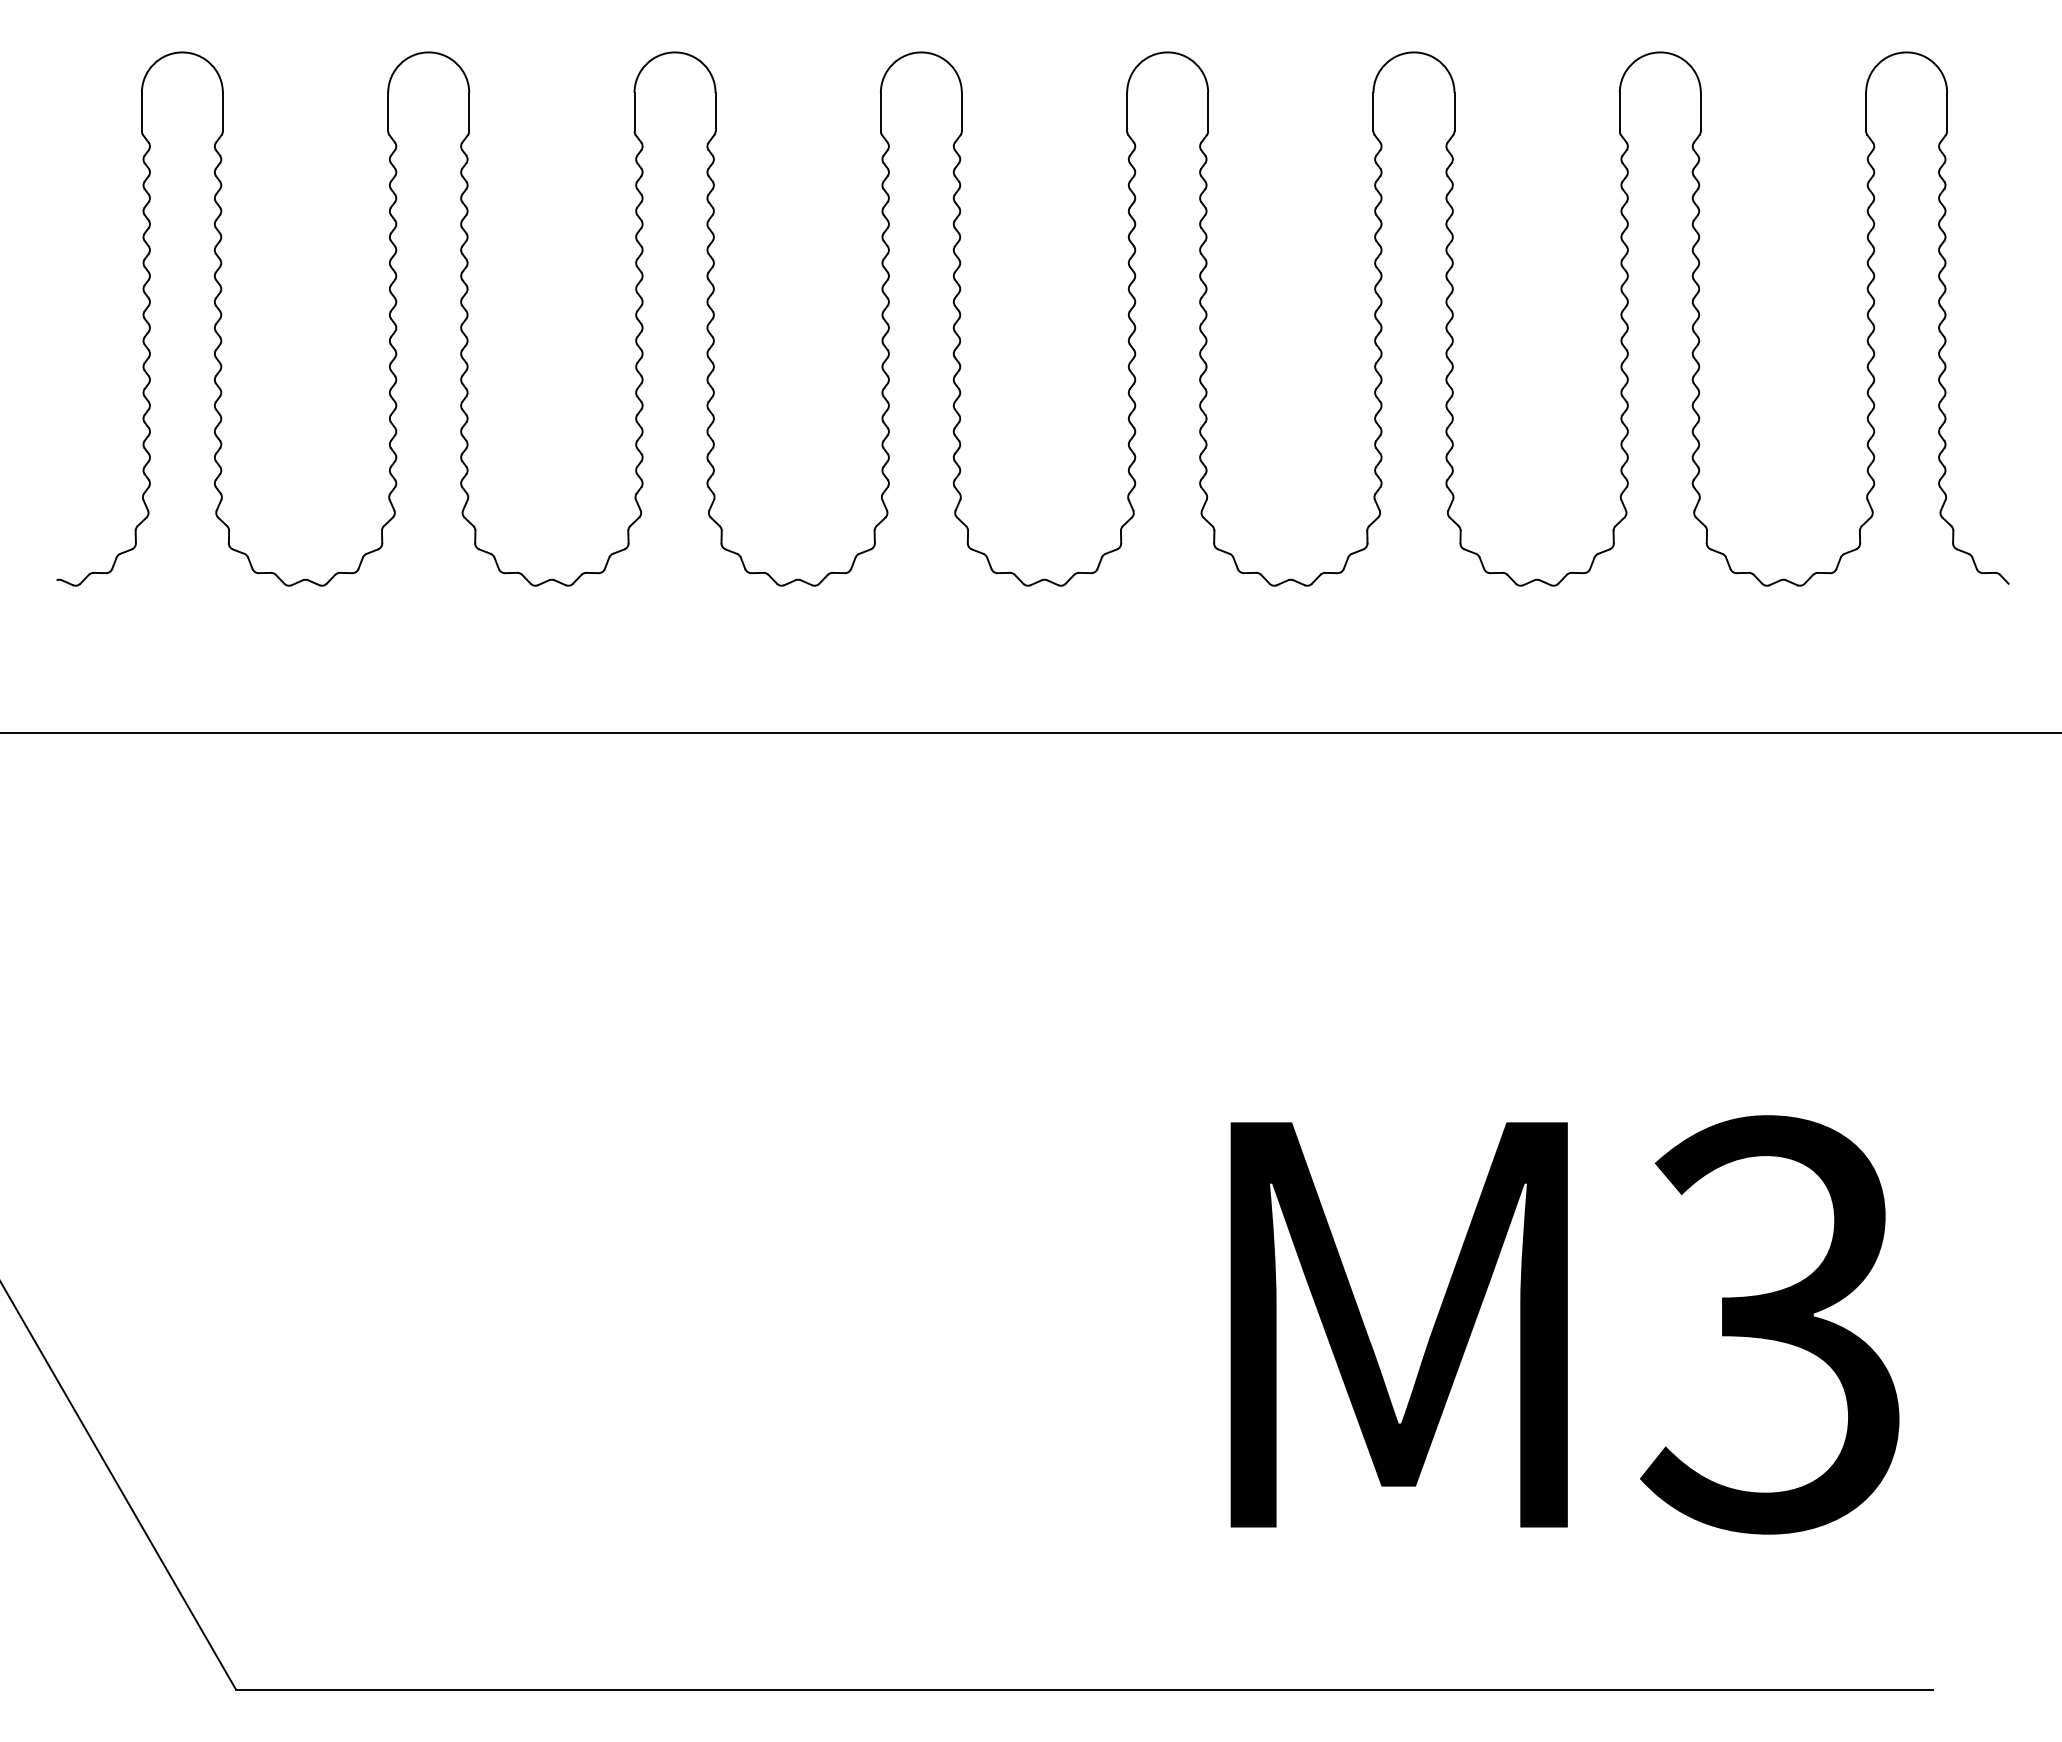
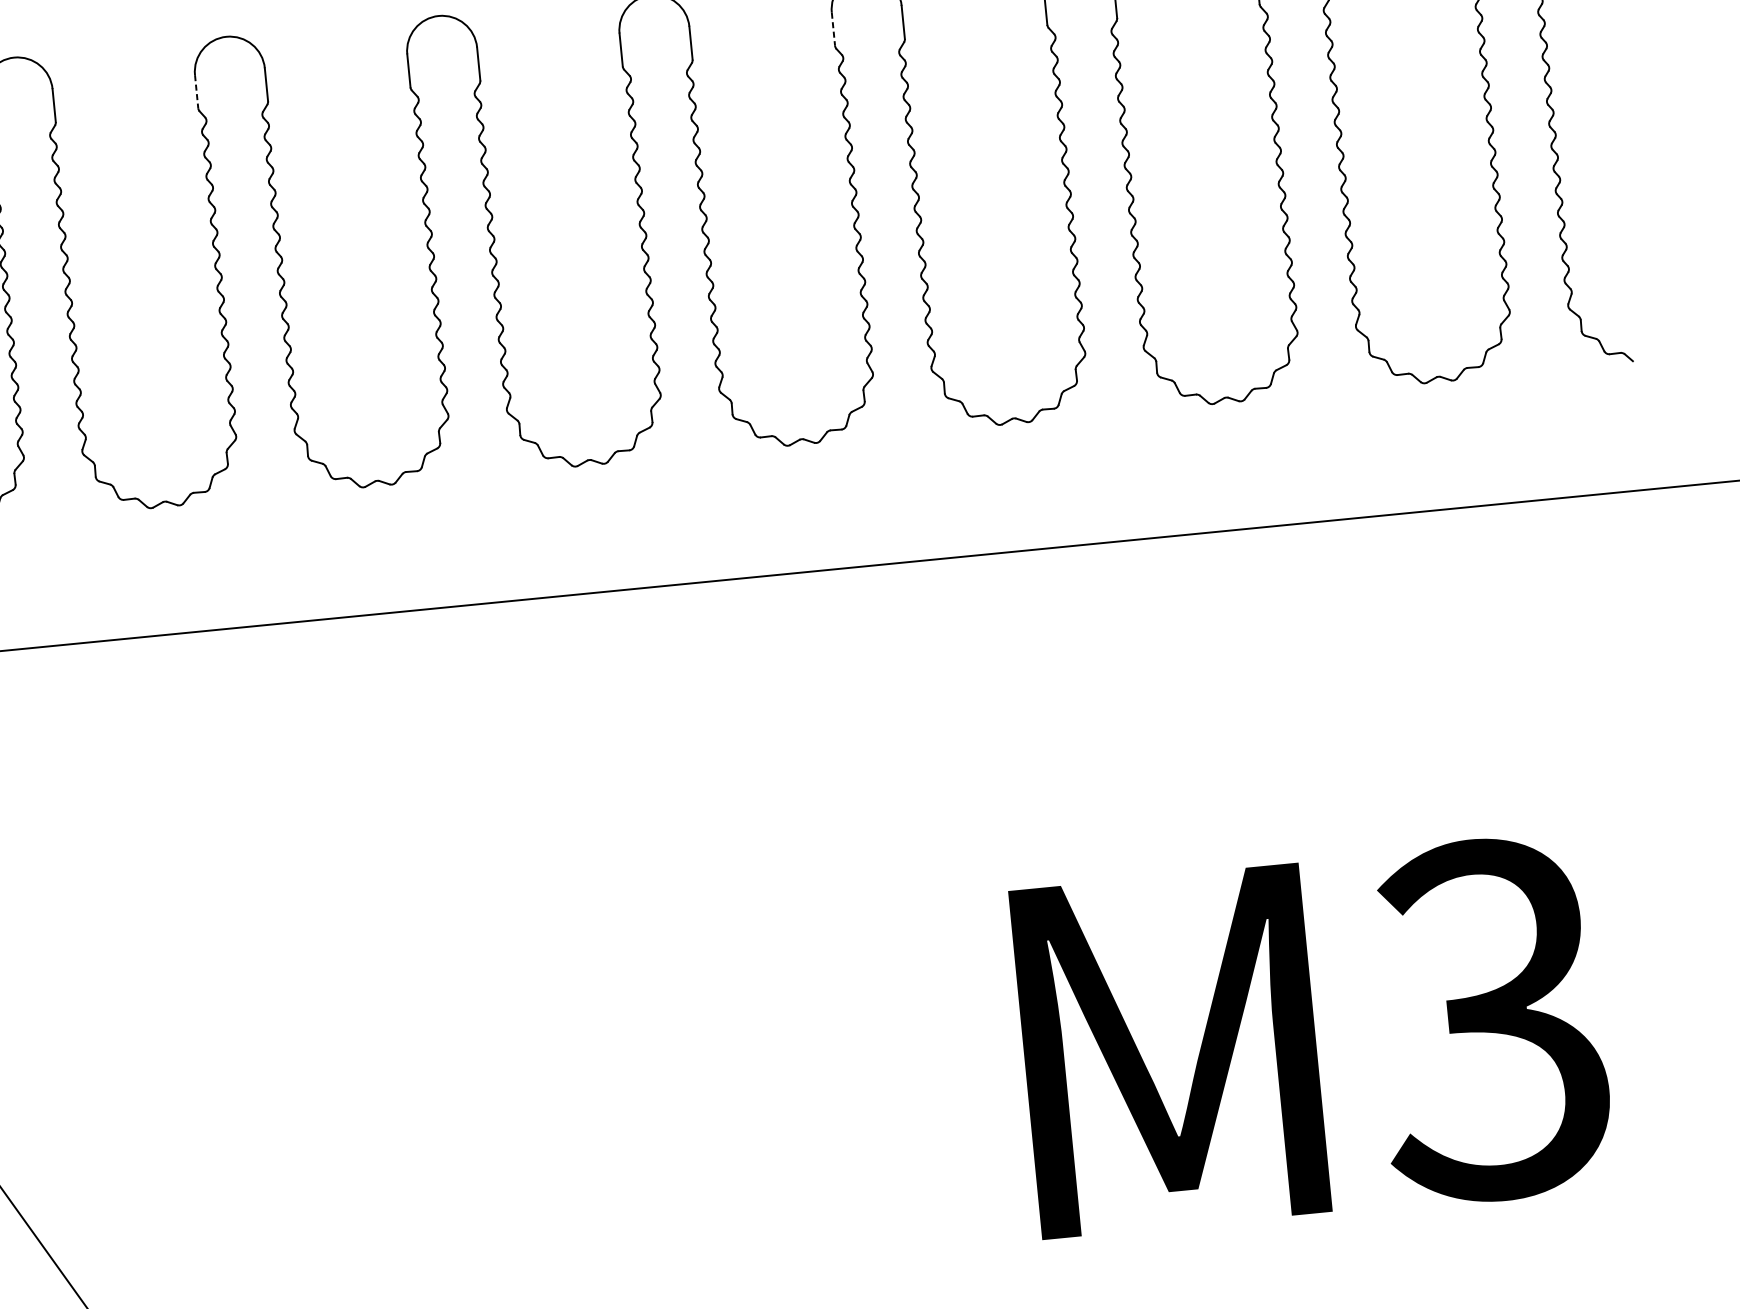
line: (388, 112) -> (196, 91), solid -> dashed
line: (1127, 112) -> (833, 29), solid -> dashed

